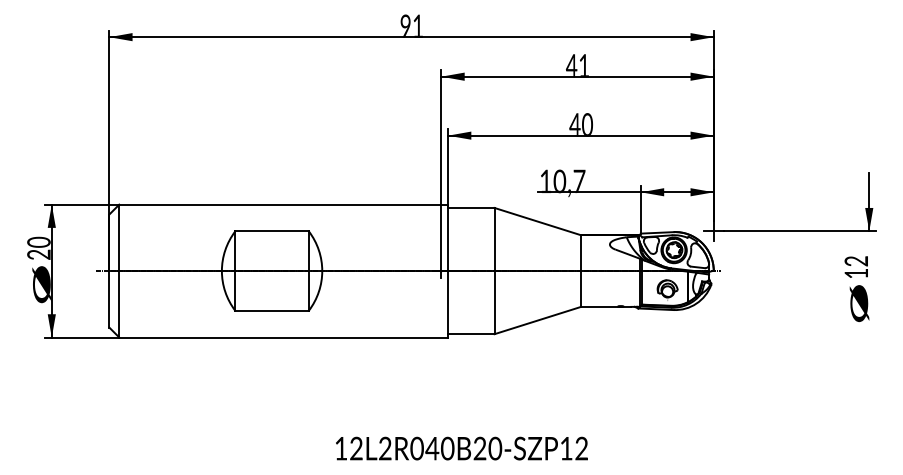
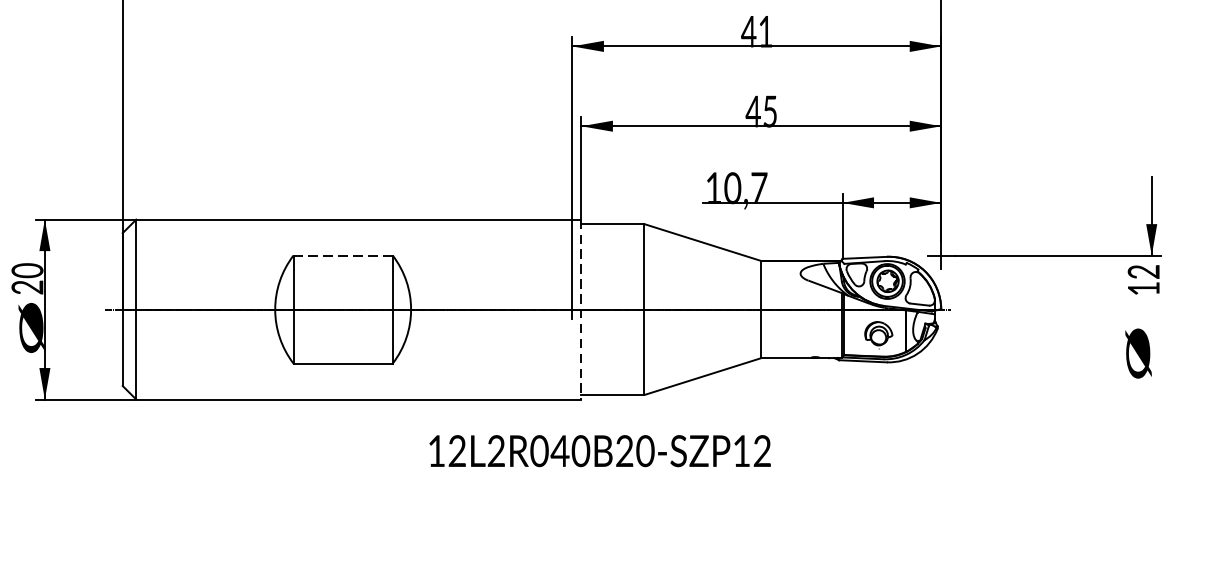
text: (587, 123) -> (770, 109), 40 -> 45
line: (272, 231) -> (343, 255), solid -> dashed
text: (855, 266) -> (1142, 279), moved
line: (448, 271) -> (582, 310), solid -> dashed
text: (461, 448) -> (599, 450), moved

